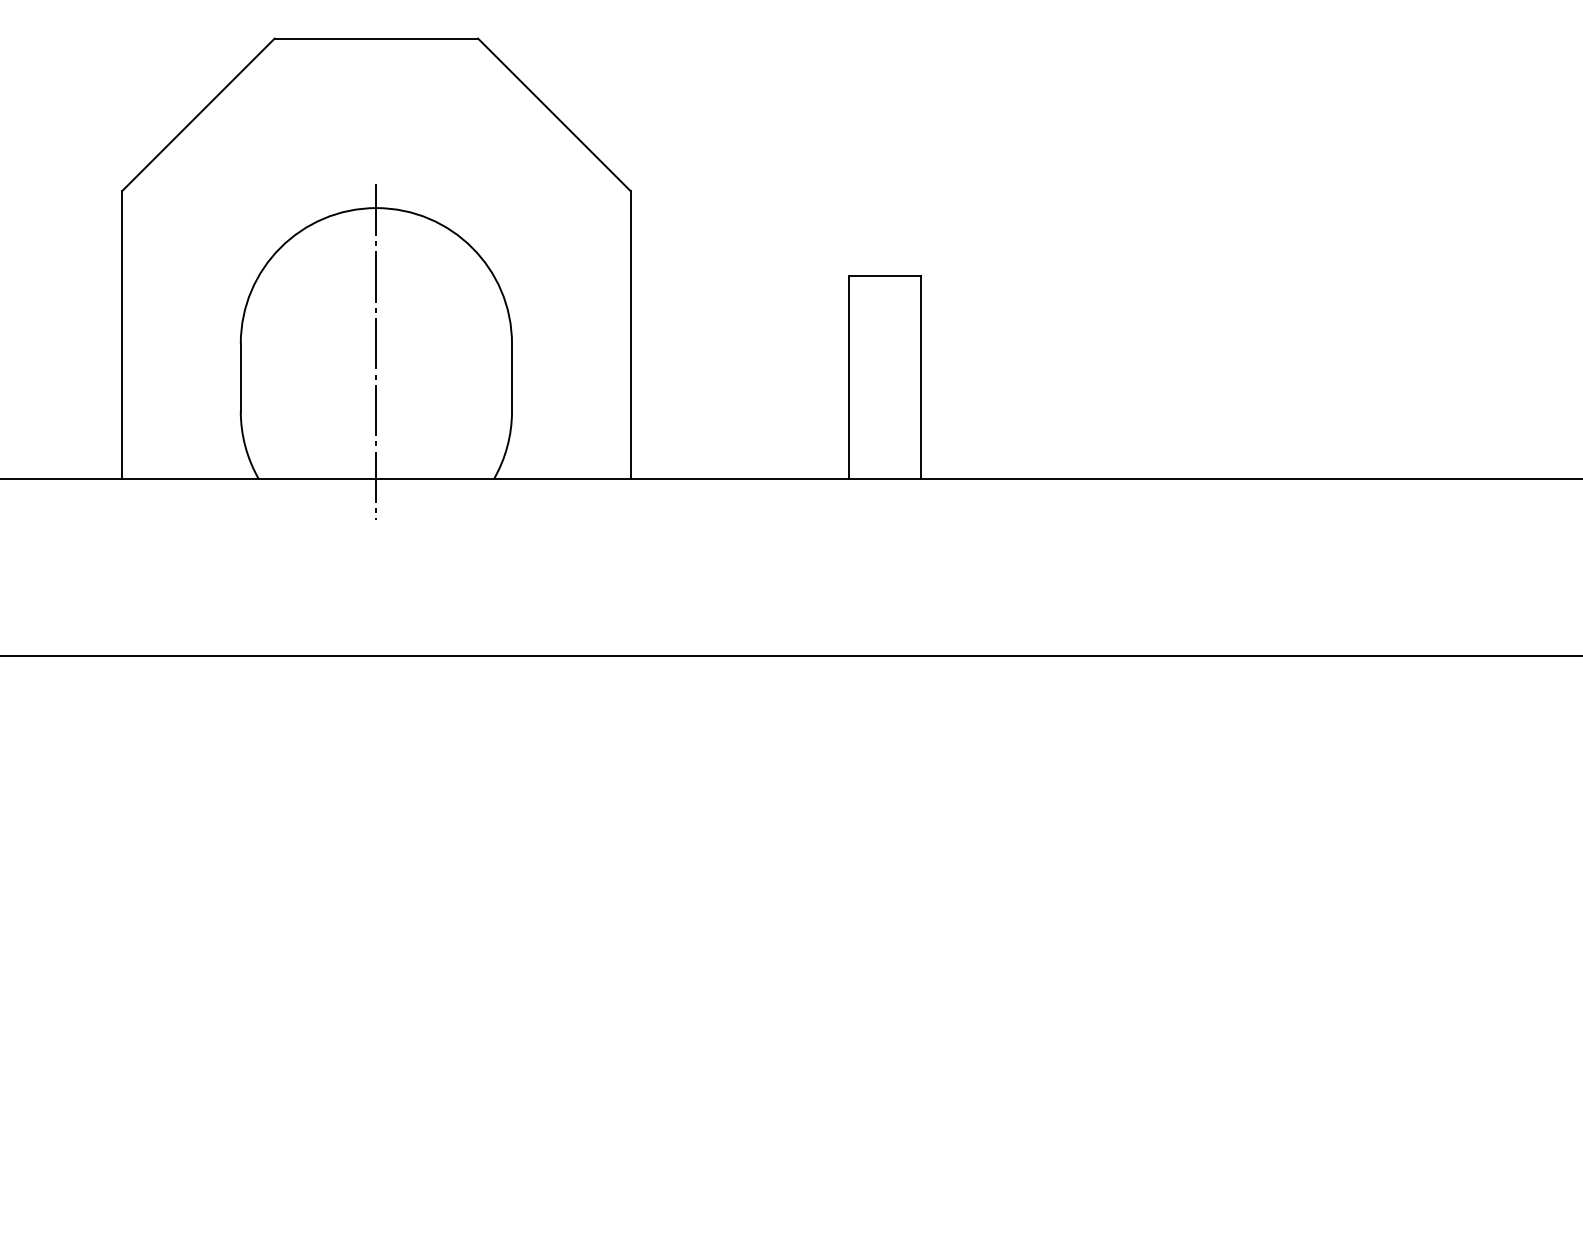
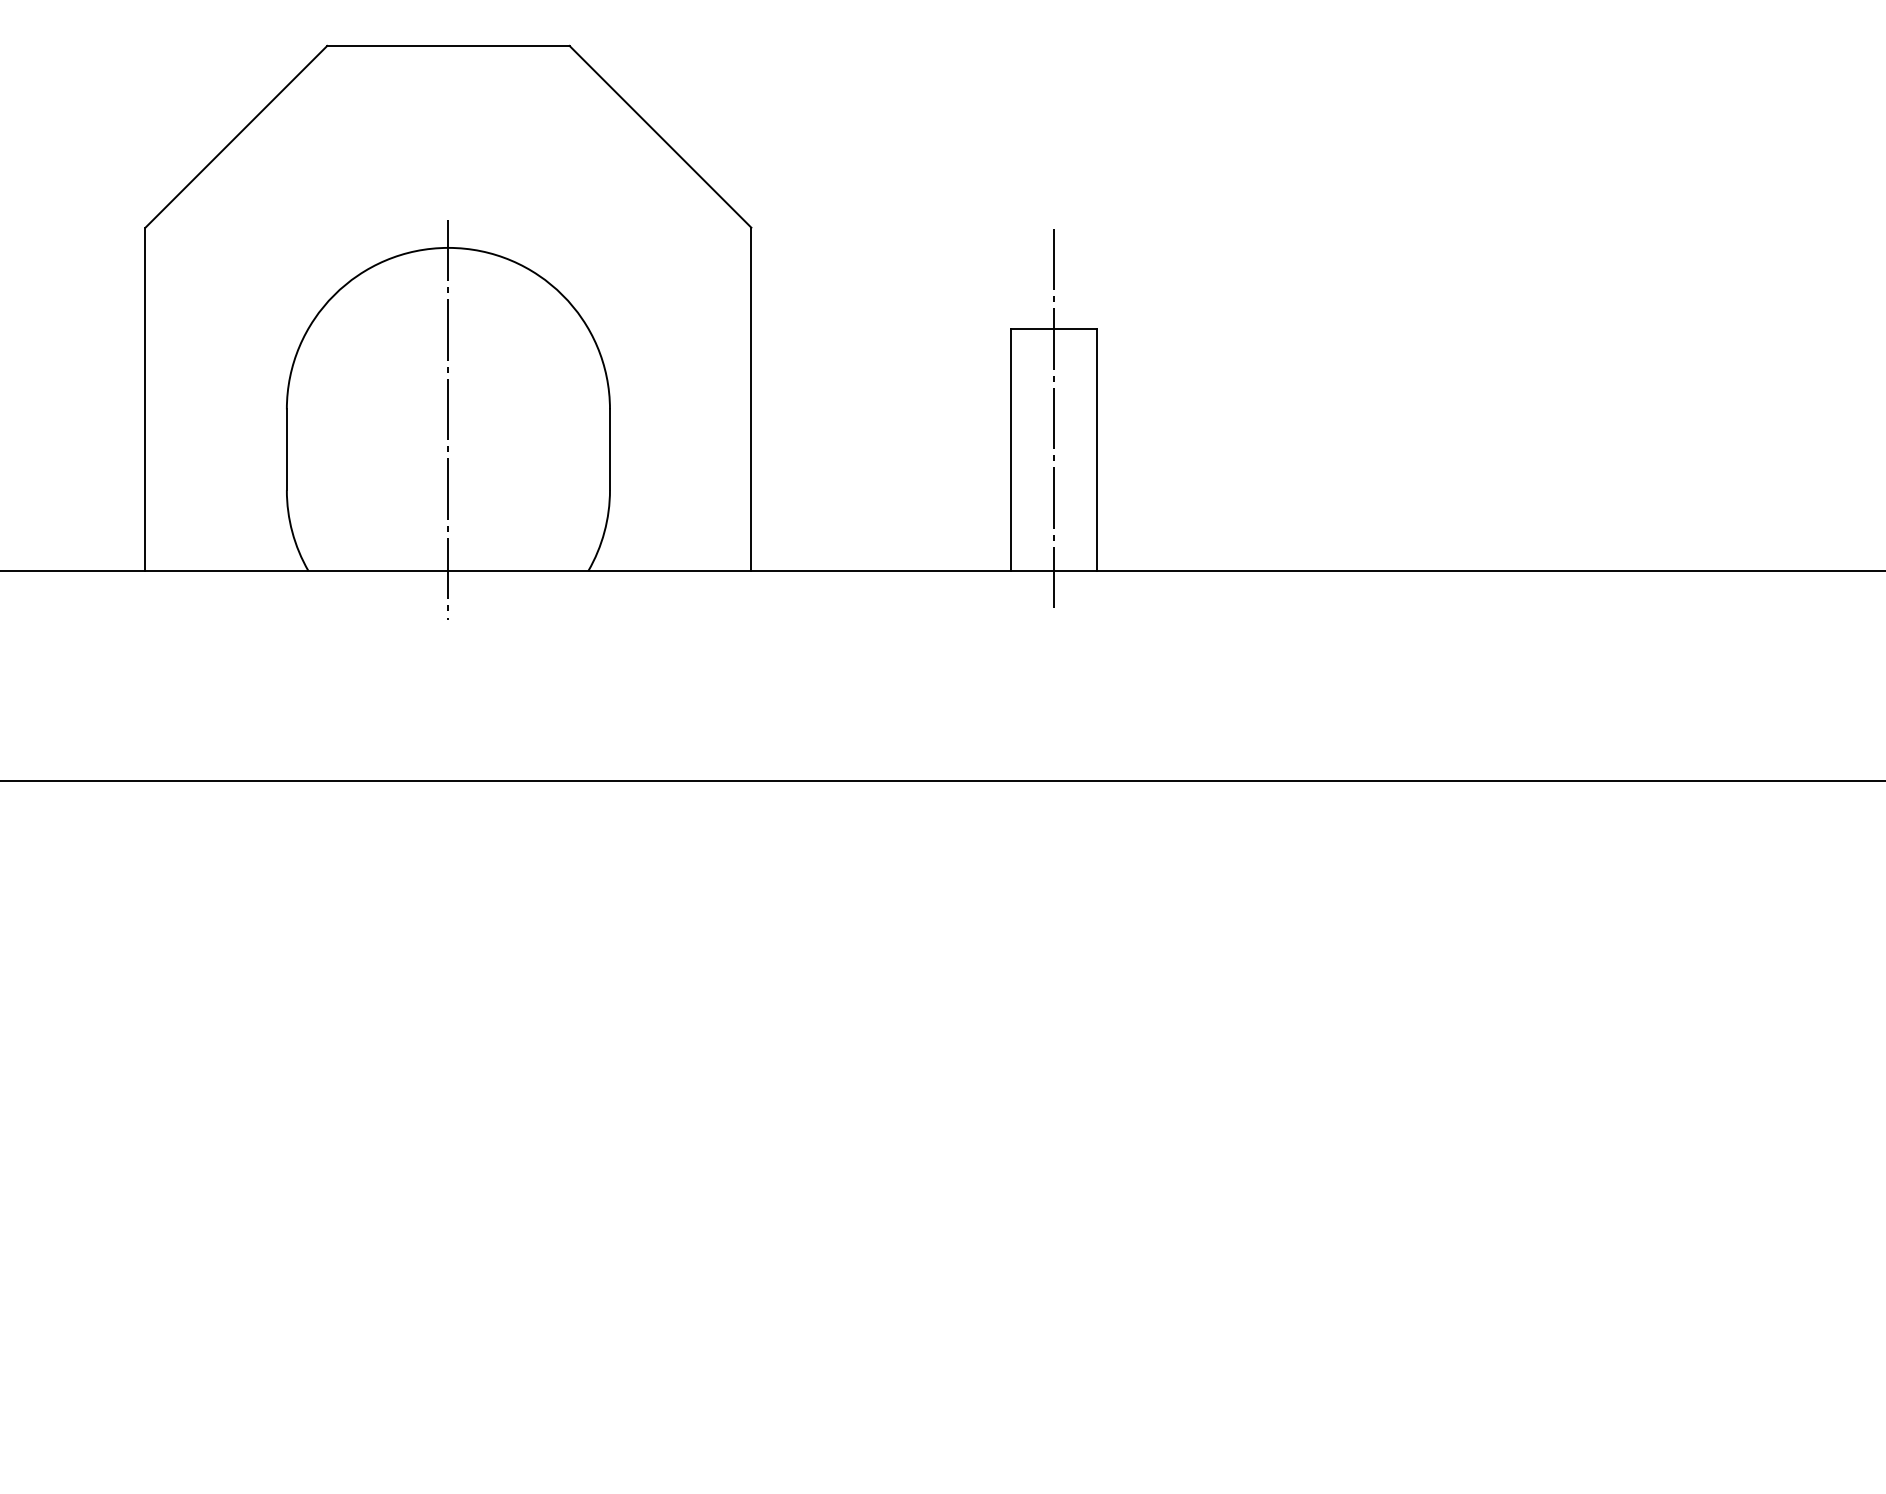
line: (885, 352) -> (1054, 419), added

